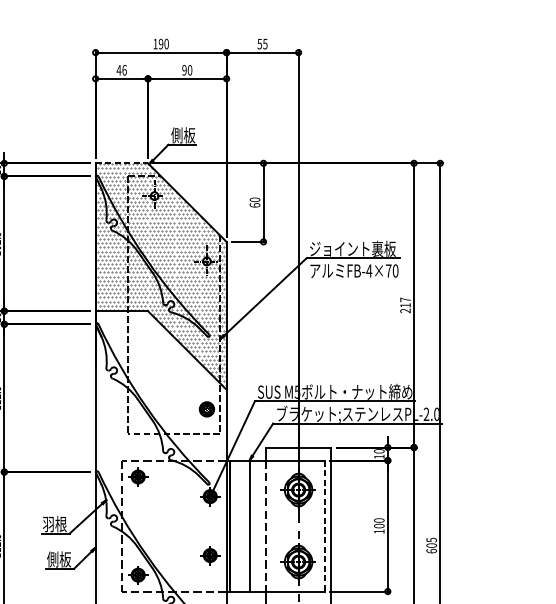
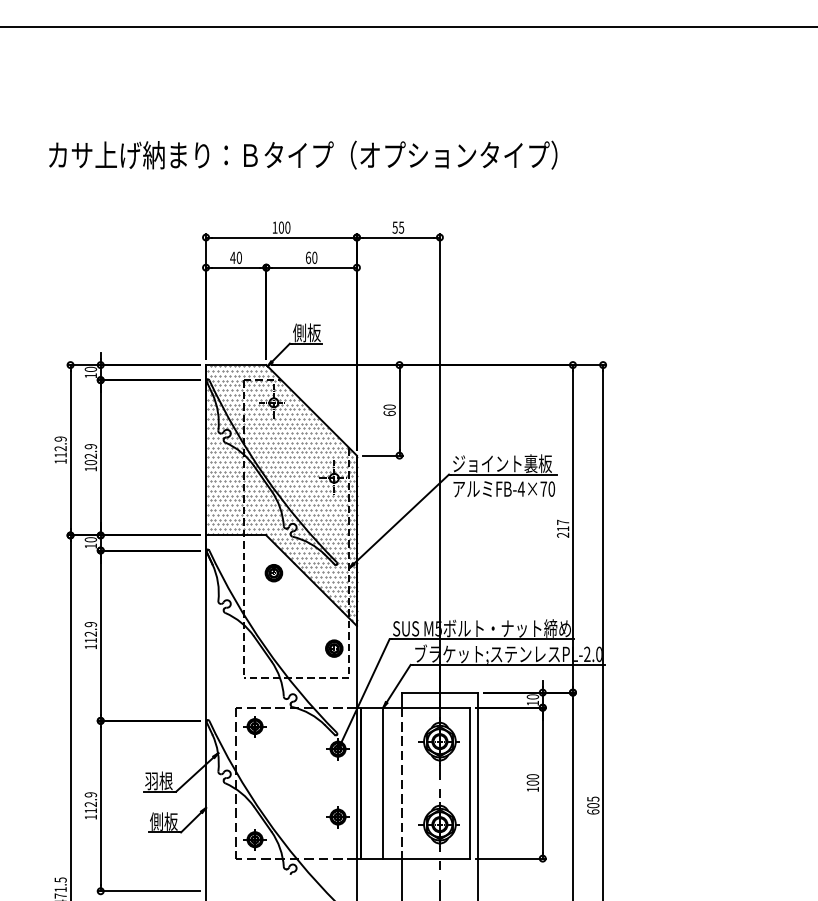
text: (160, 43) -> (280, 227), 190 -> 100
text: (124, 69) -> (239, 257), 46 -> 40
text: (184, 69) -> (308, 257), 90 -> 60
line: (122, 163) -> (236, 365), dashed -> solid
part: (154, 344) -> (273, 573), added
line: (325, 526) -> (470, 783), dashed -> solid

